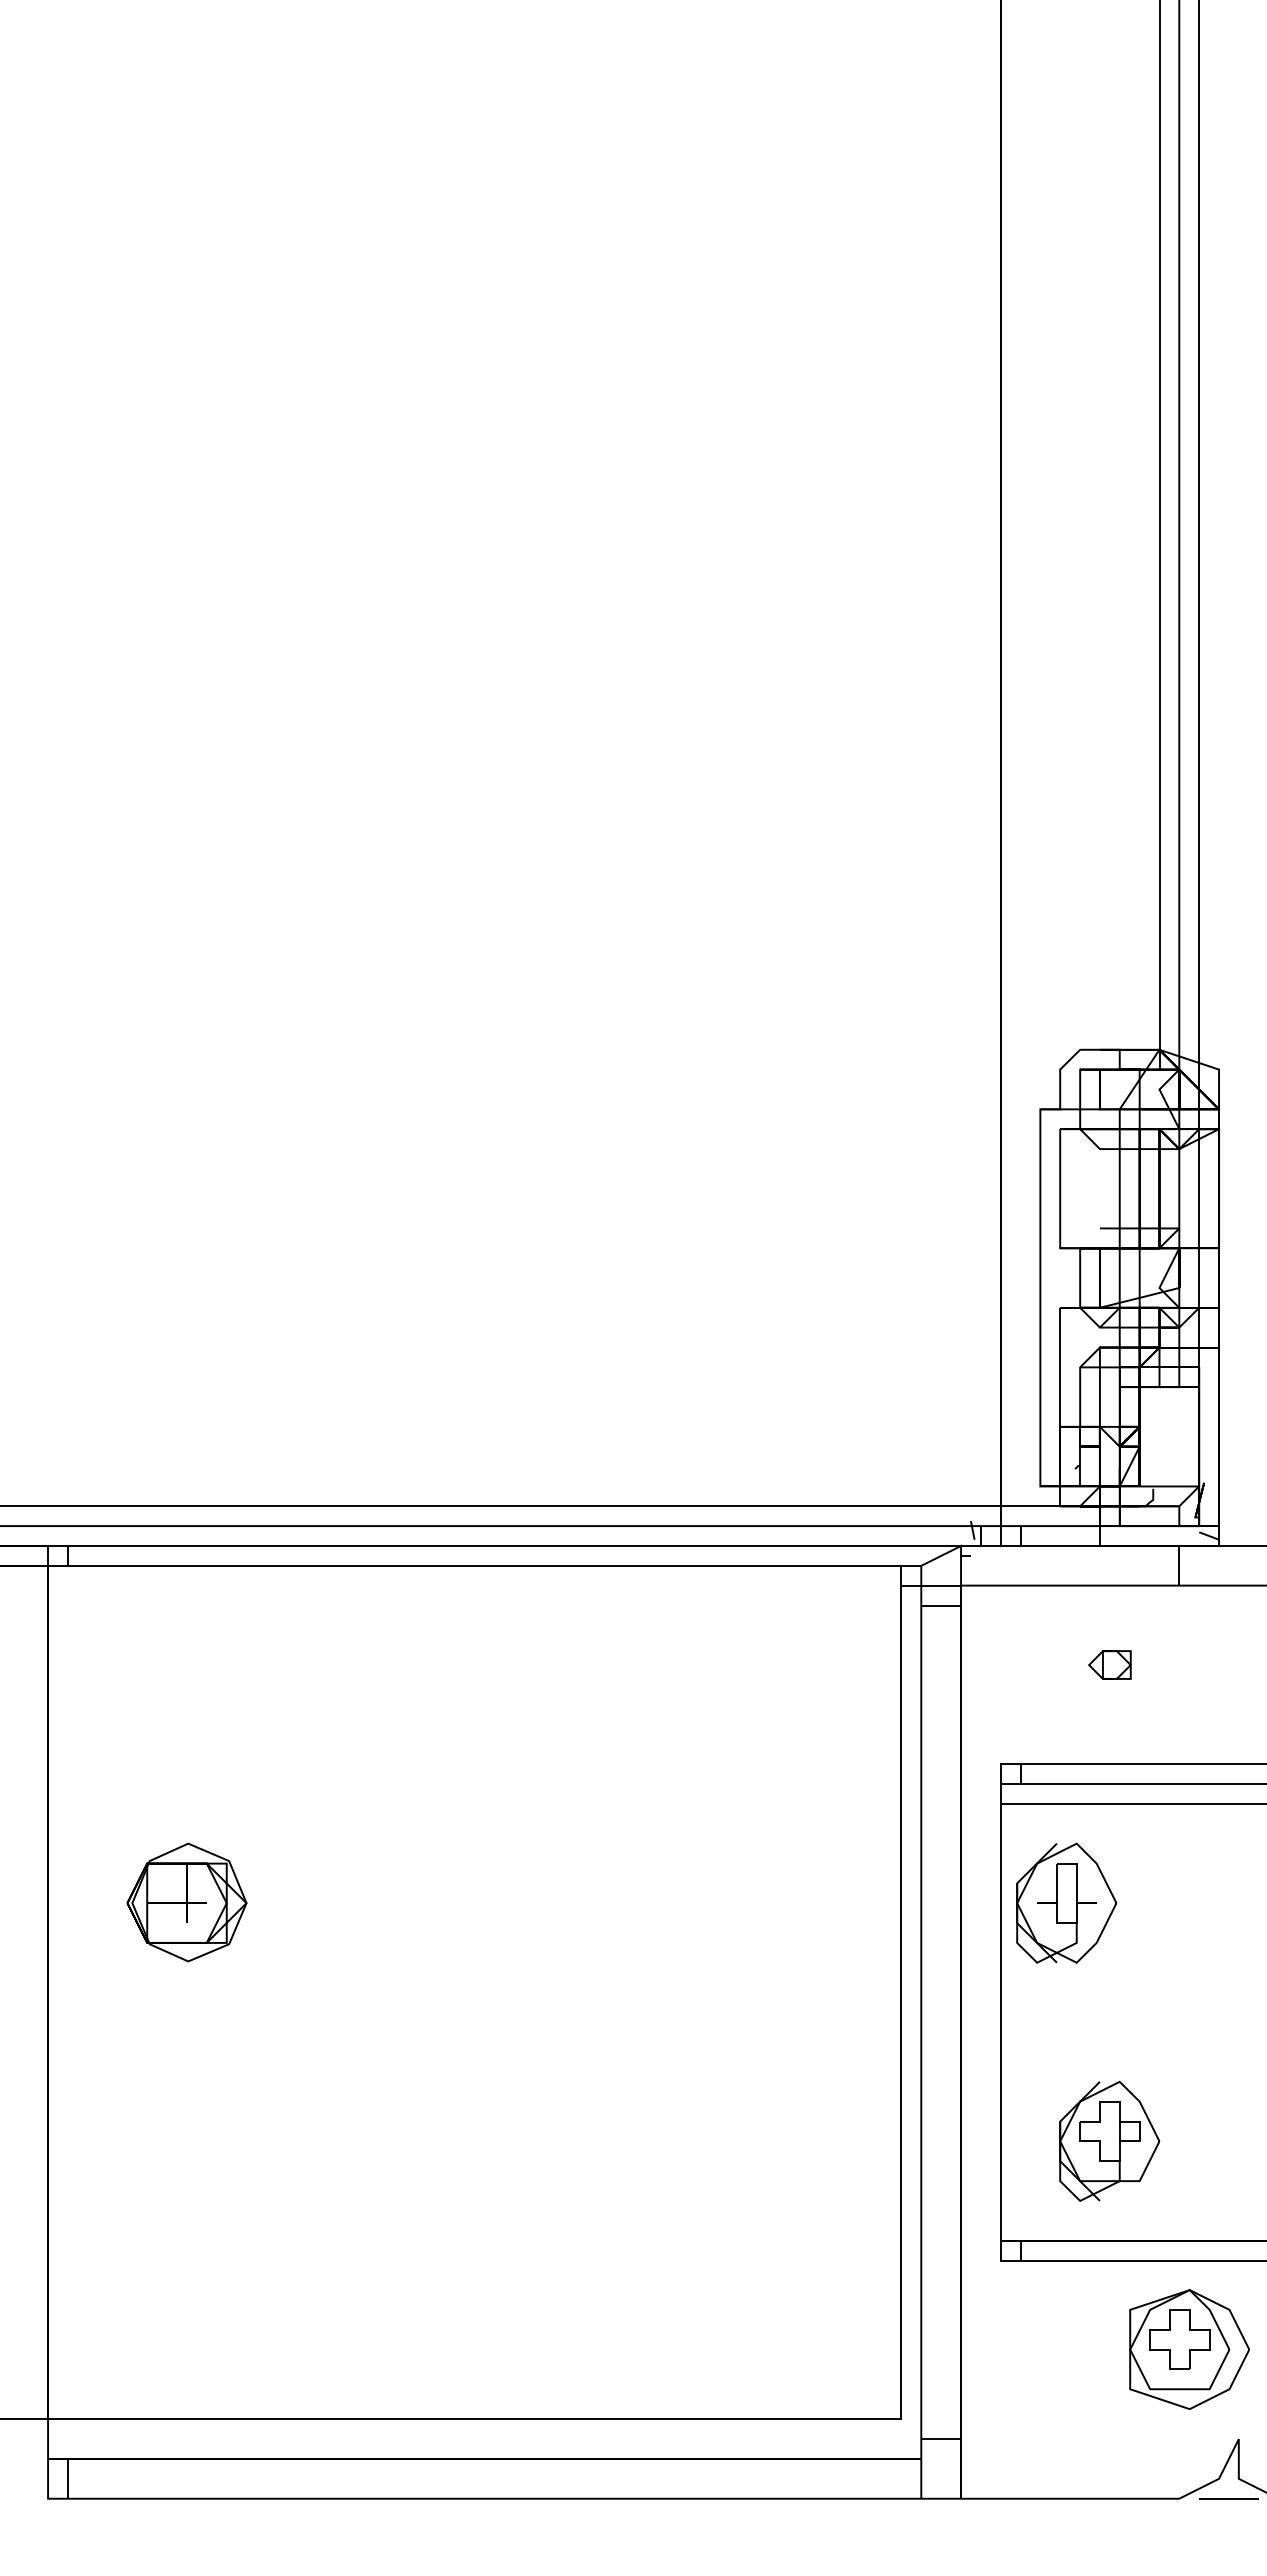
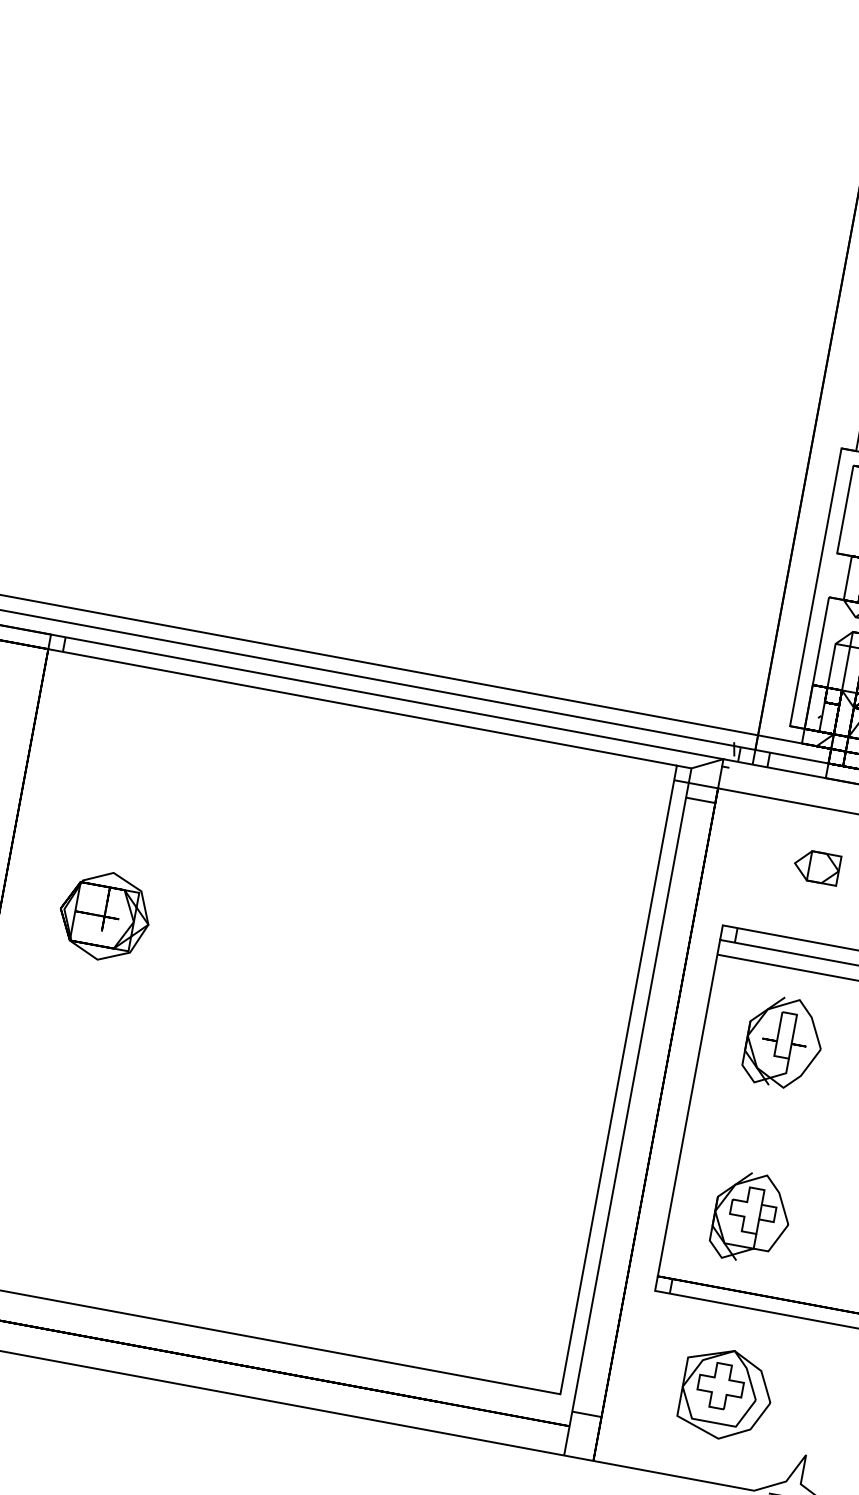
part: (1109, 1664) -> (816, 866), size x1.43
part: (1066, 1902) -> (784, 1042), moved
part: (1189, 2349) -> (726, 1394), moved

